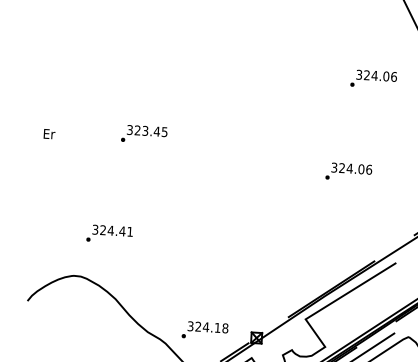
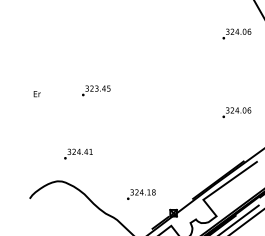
text: (373, 78) -> (236, 33), moved
text: (348, 171) -> (236, 112), moved
text: (205, 330) -> (141, 194), moved

